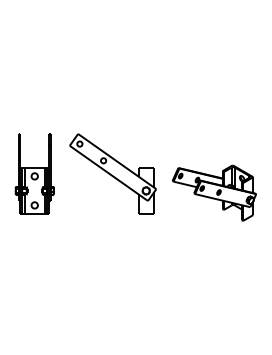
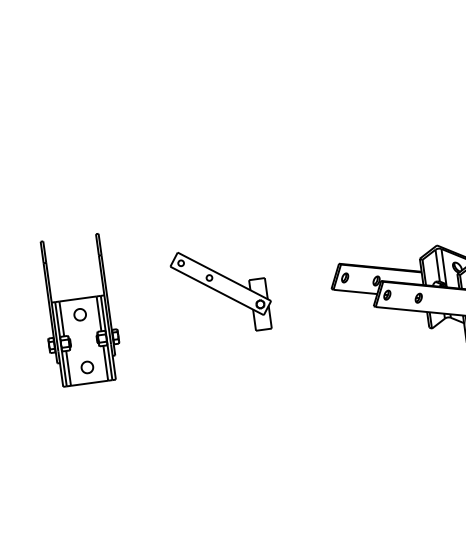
part: (112, 173) -> (220, 290), size x0.6

